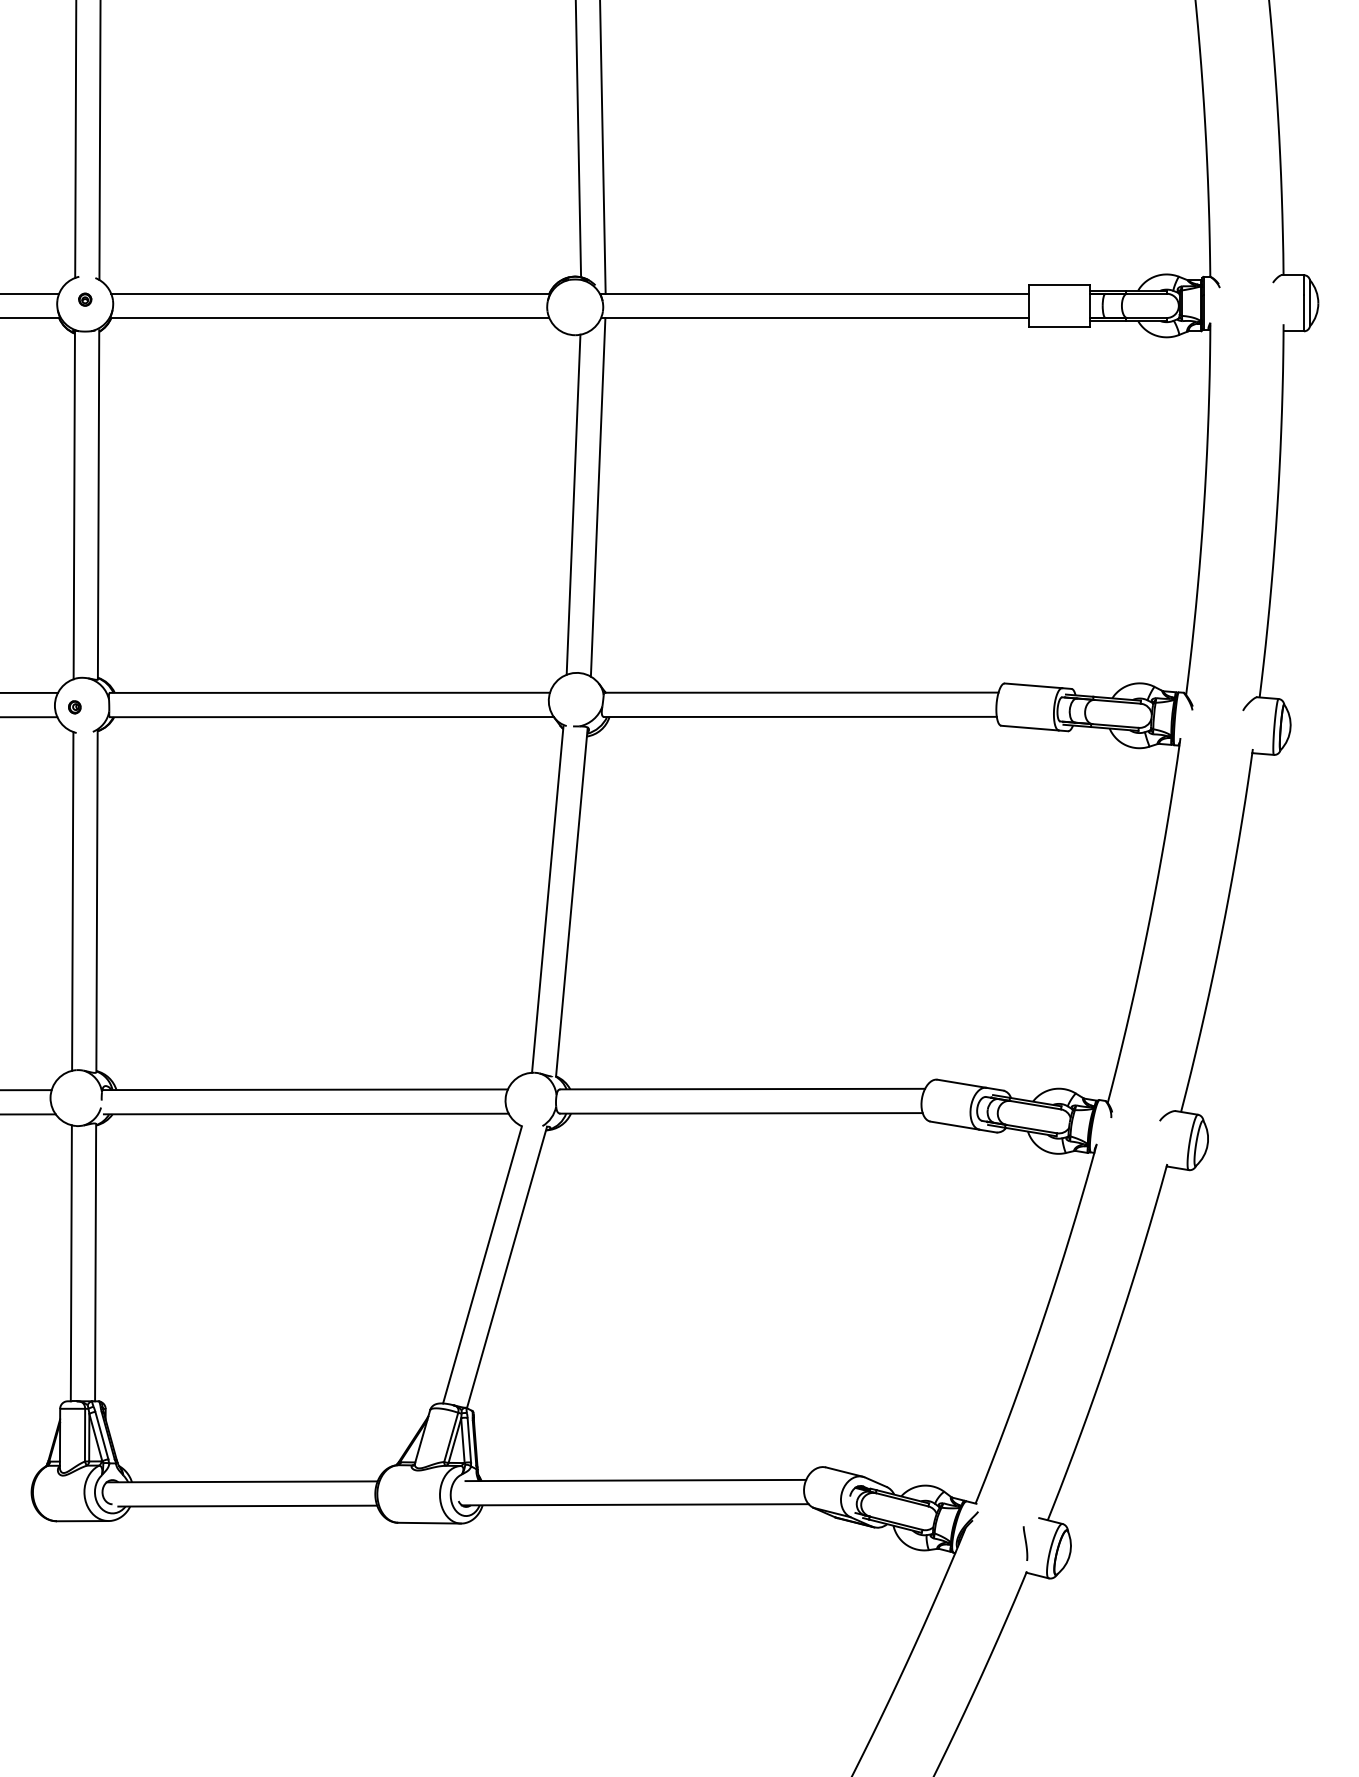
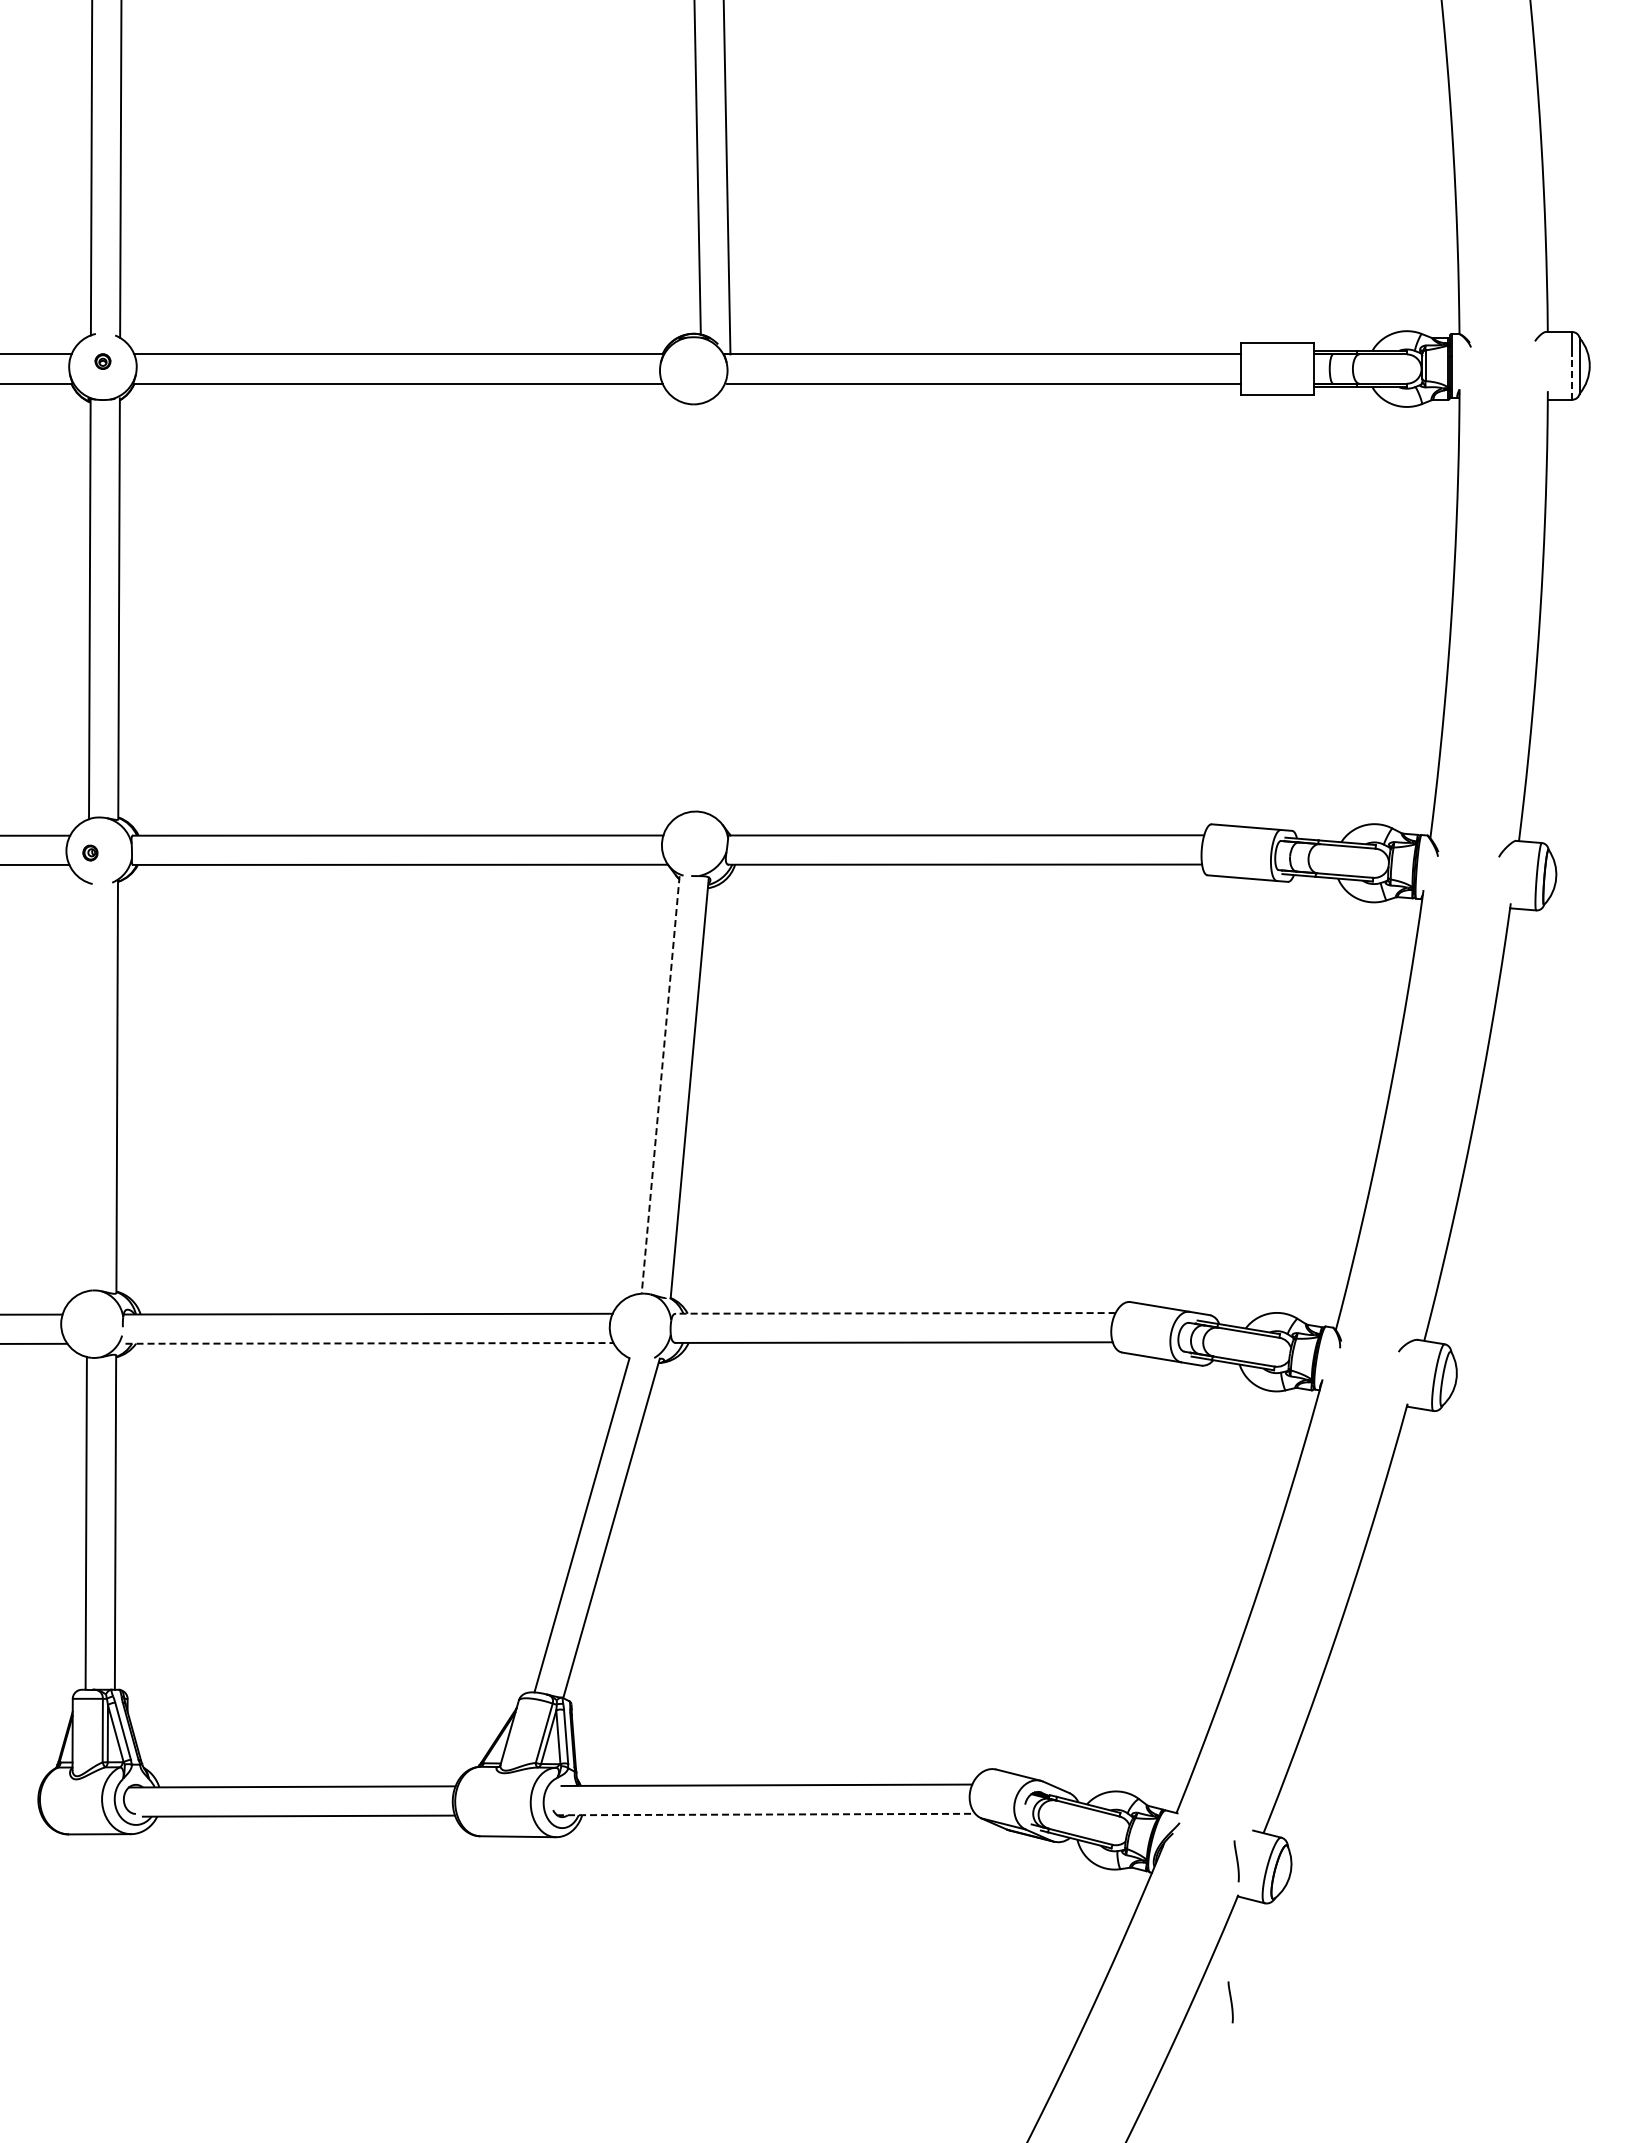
line: (1304, 312) -> (1572, 377), solid -> dashed
line: (598, 497) -> (721, 599), removed
line: (573, 504) -> (691, 608), removed
line: (547, 899) -> (660, 1084), solid -> dashed
line: (72, 900) -> (87, 1086), removed
line: (742, 1089) -> (895, 1313), solid -> dashed
line: (307, 1114) -> (370, 1343), solid -> dashed
line: (635, 1504) -> (766, 1814), solid -> dashed
curve: (1020, 1660) -> (1230, 2002), added

